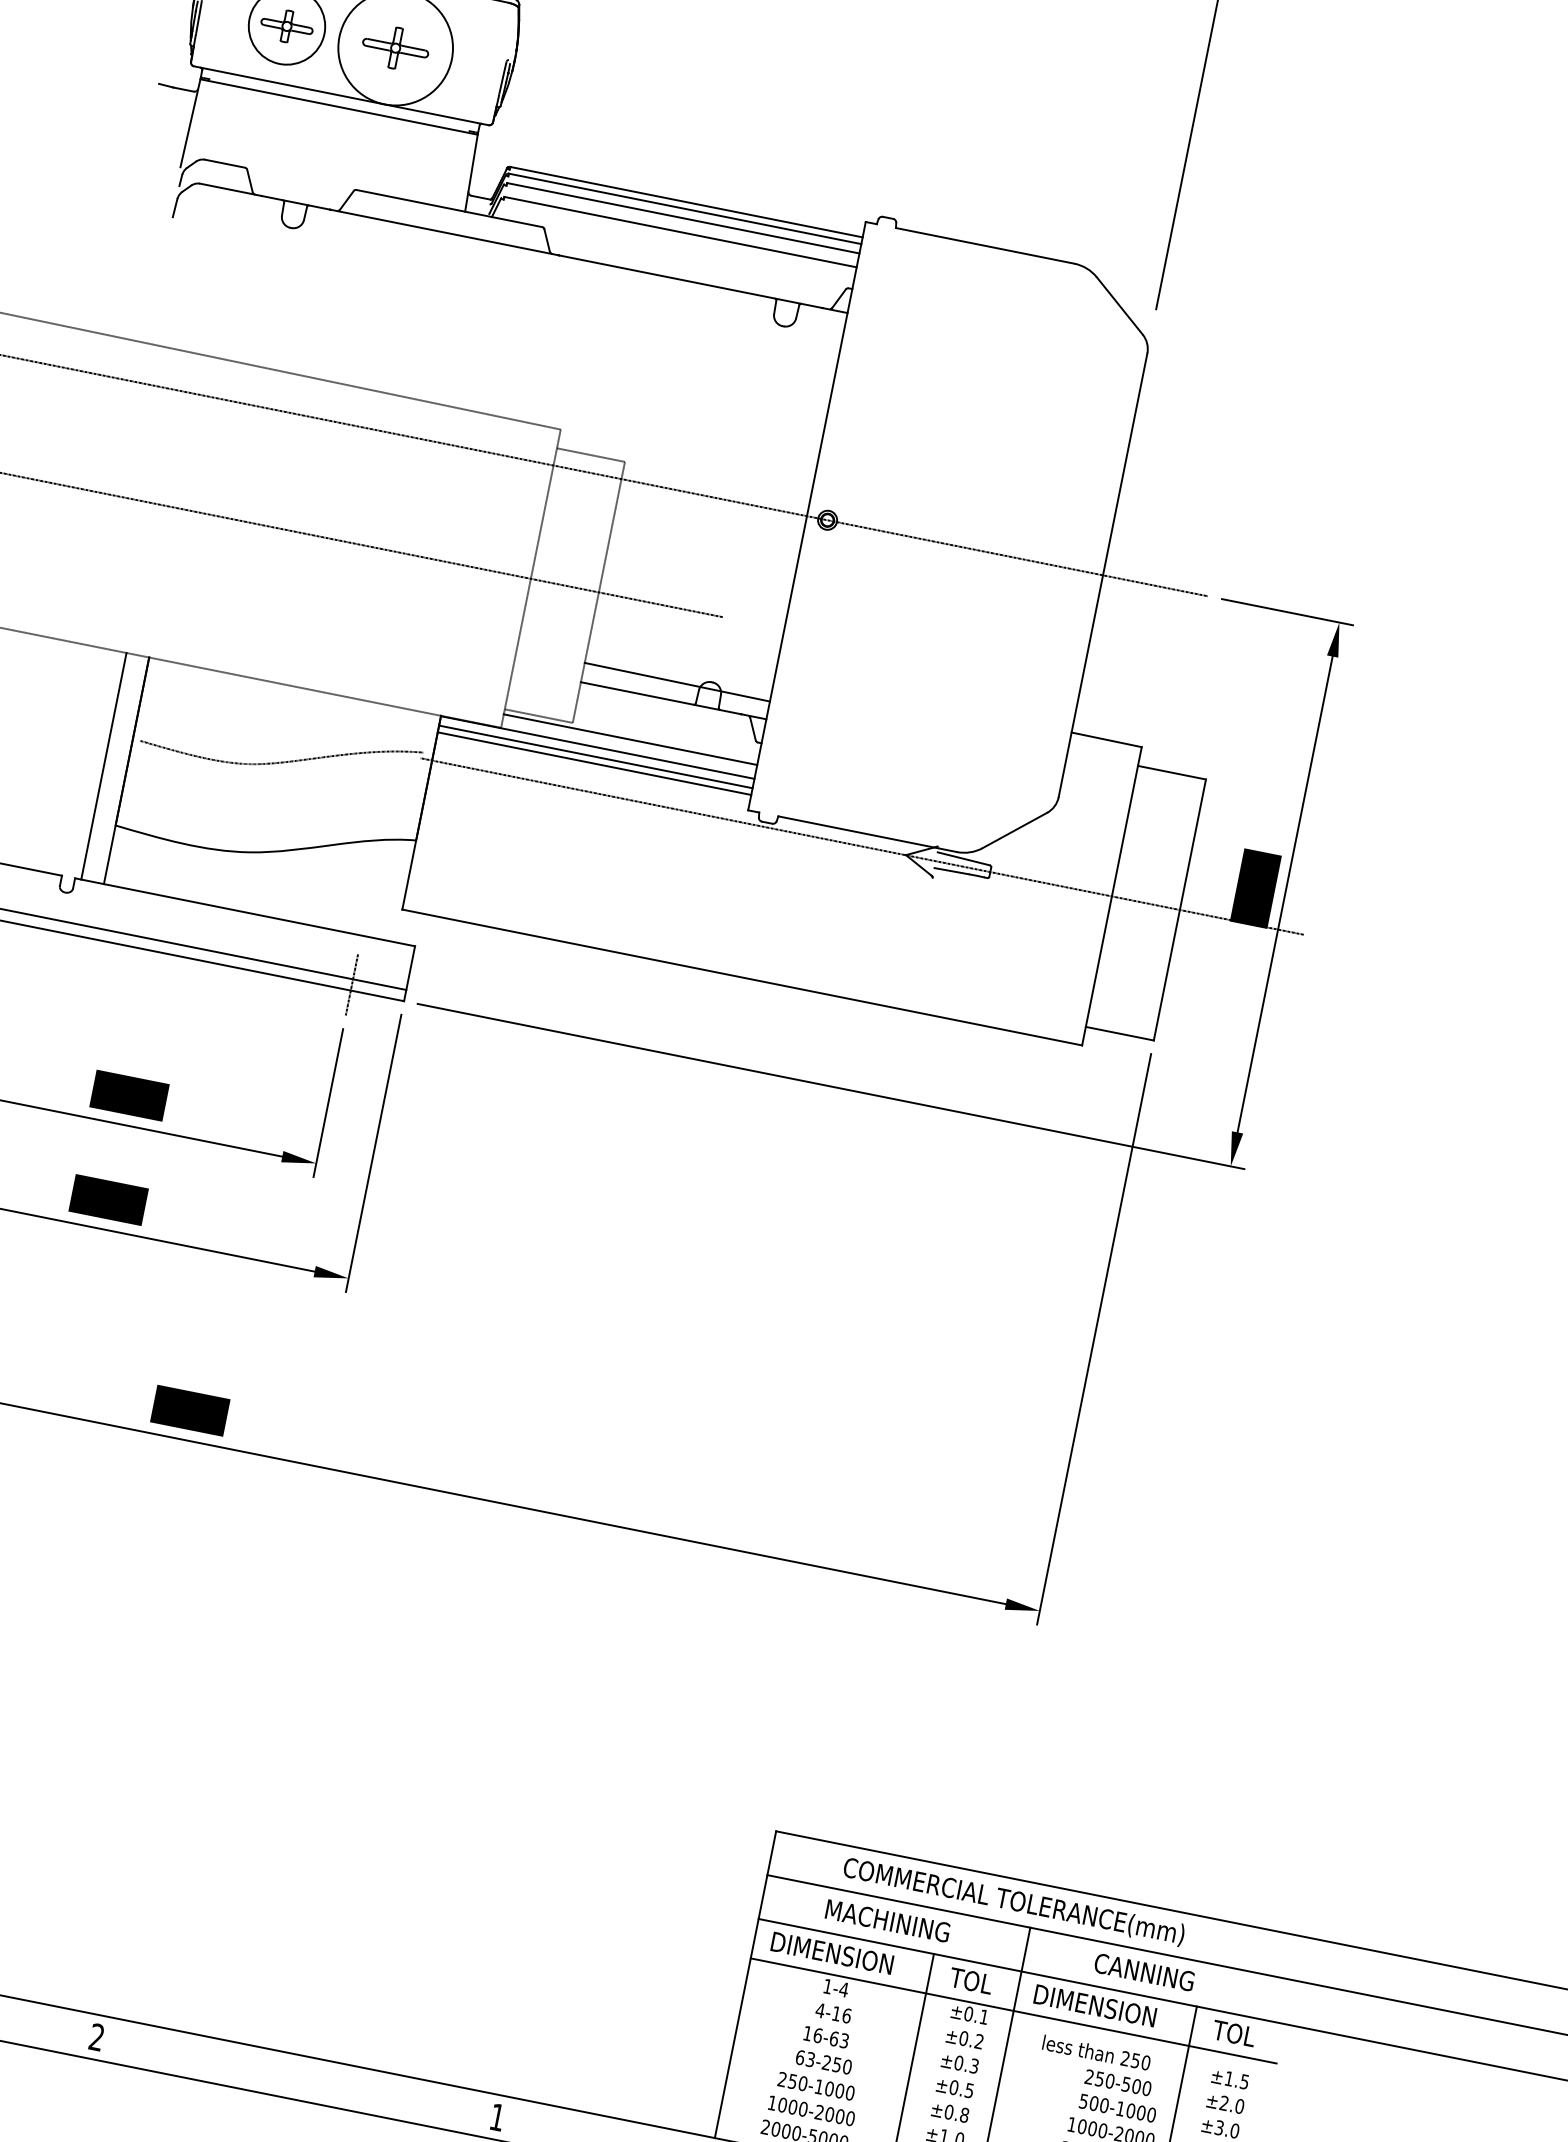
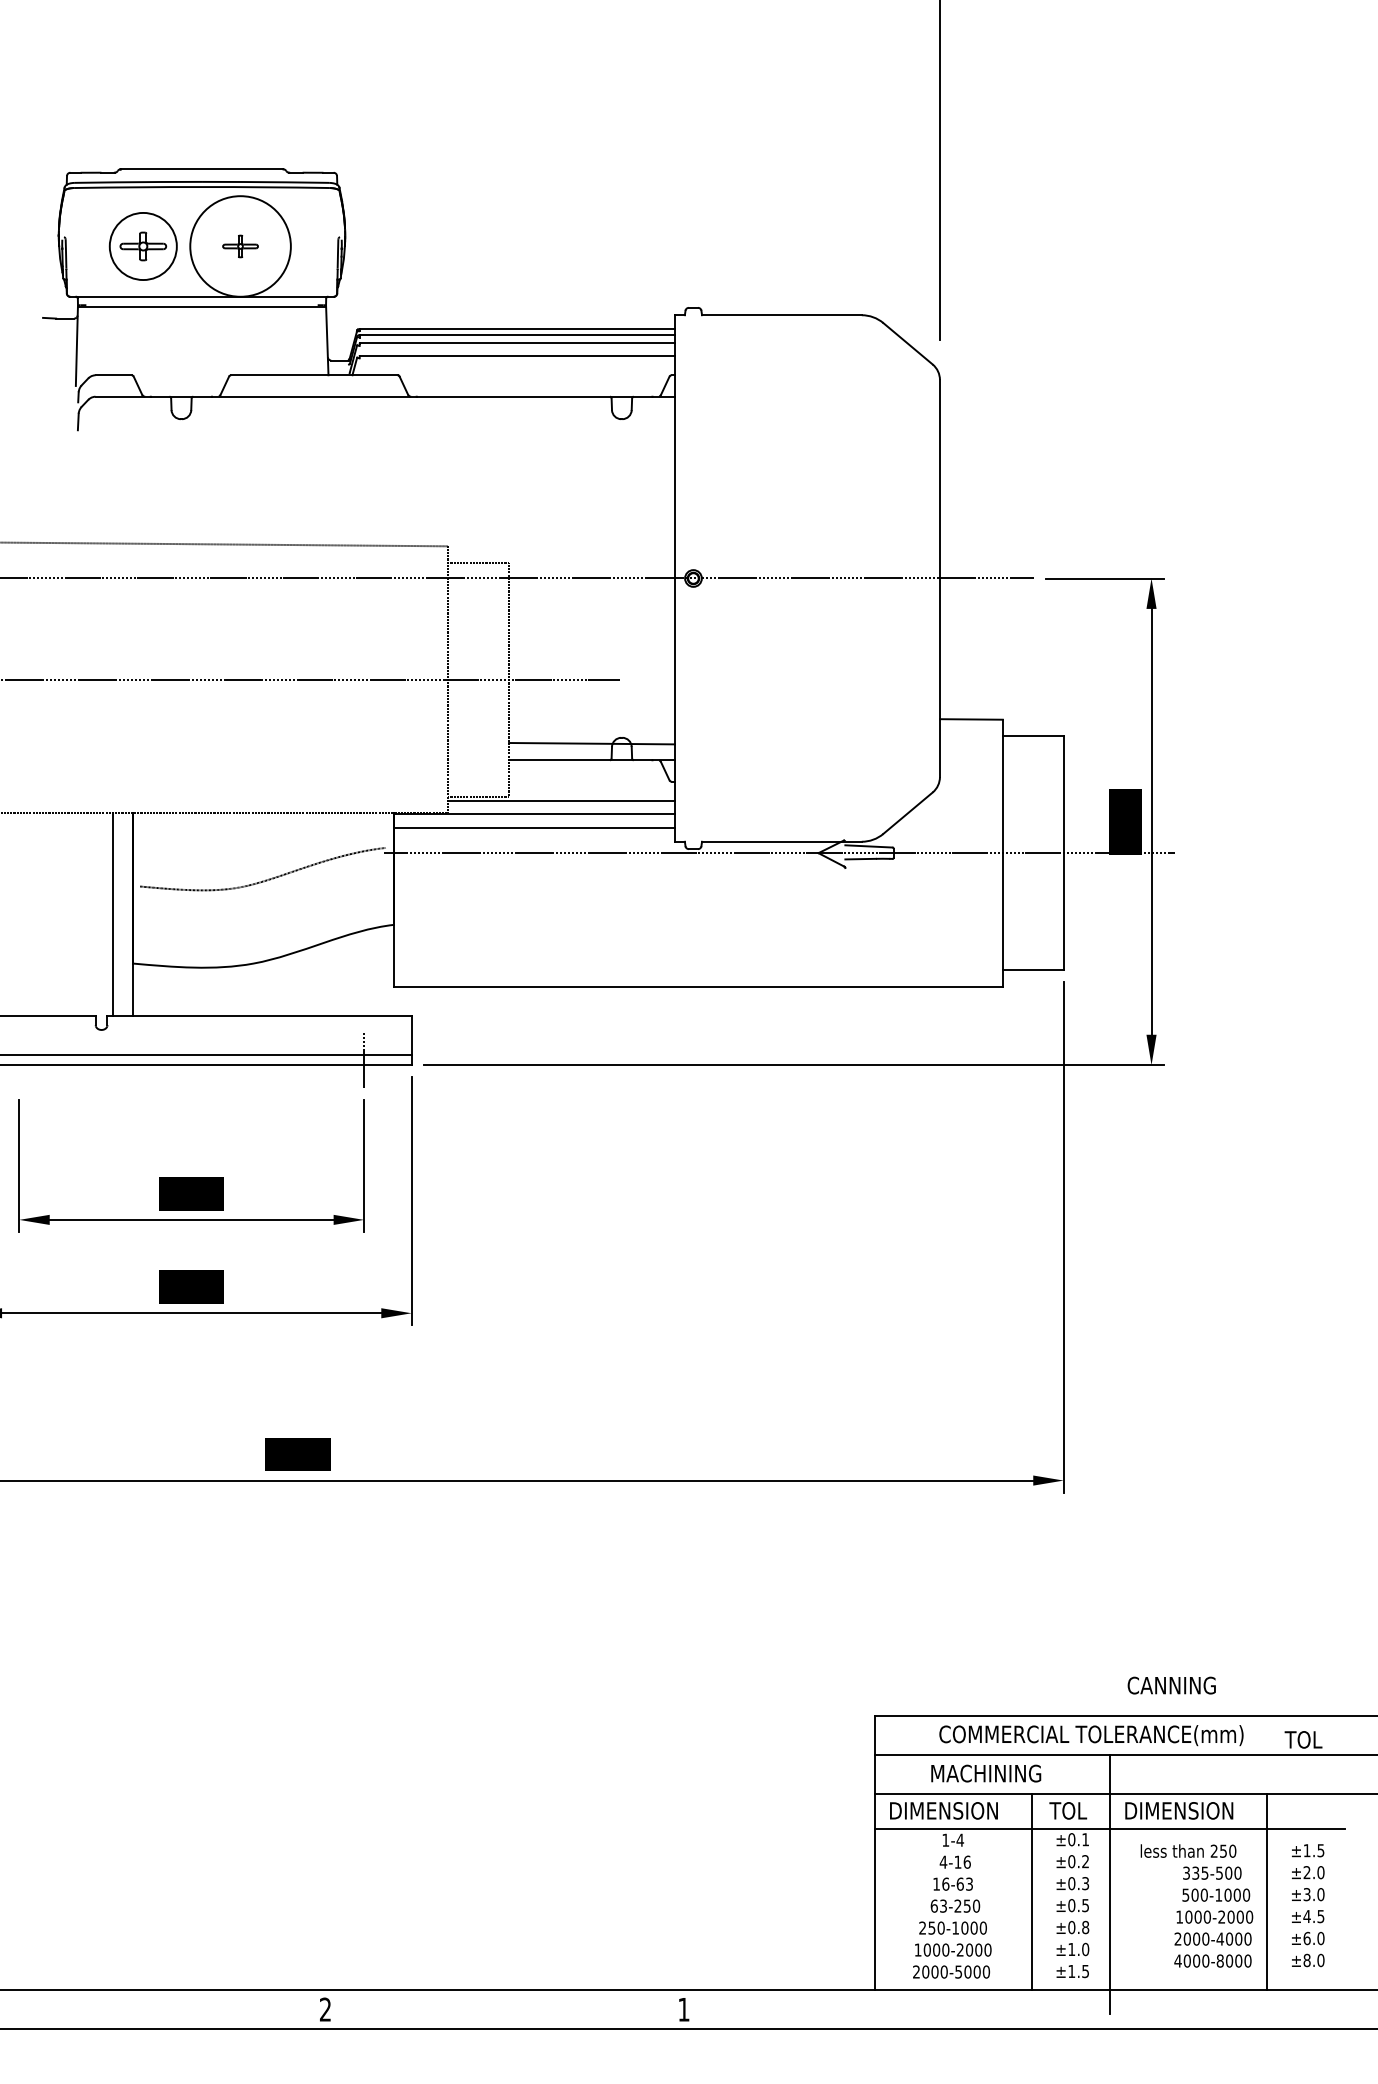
part: (395, 48) -> (240, 246), size x0.6
line: (595, 756) -> (534, 821), removed
text: (1144, 1972) -> (1171, 1685), moved
text: (1234, 2033) -> (1303, 1739), moved
text: (1099, 2078) -> (1195, 1872), 250-500 -> 335-500

